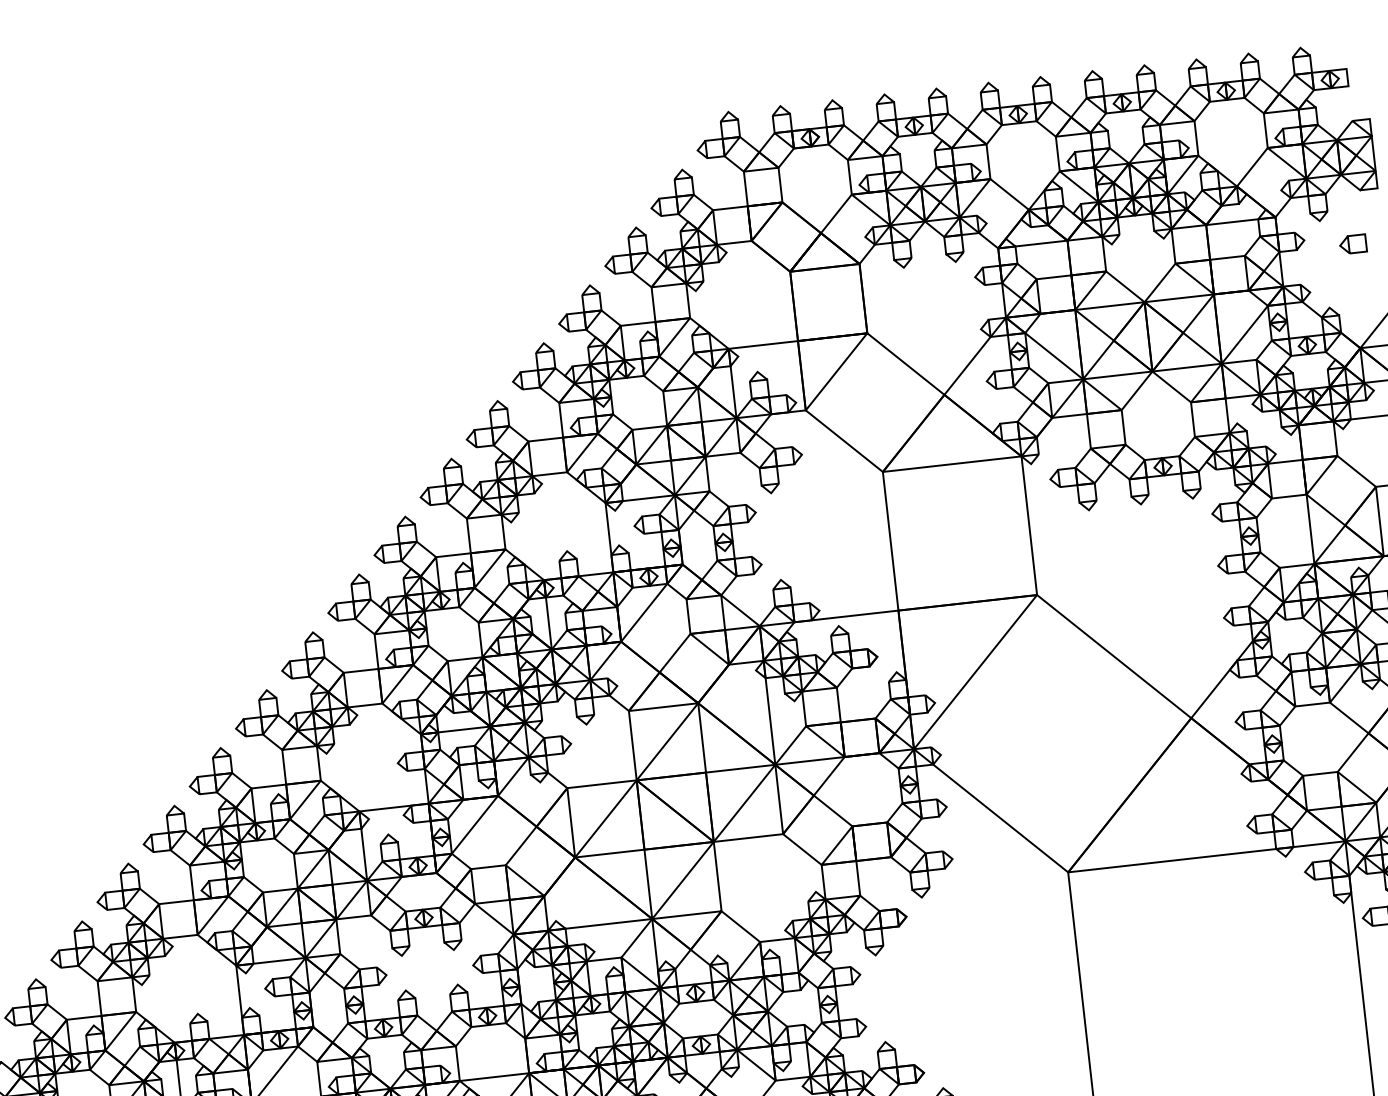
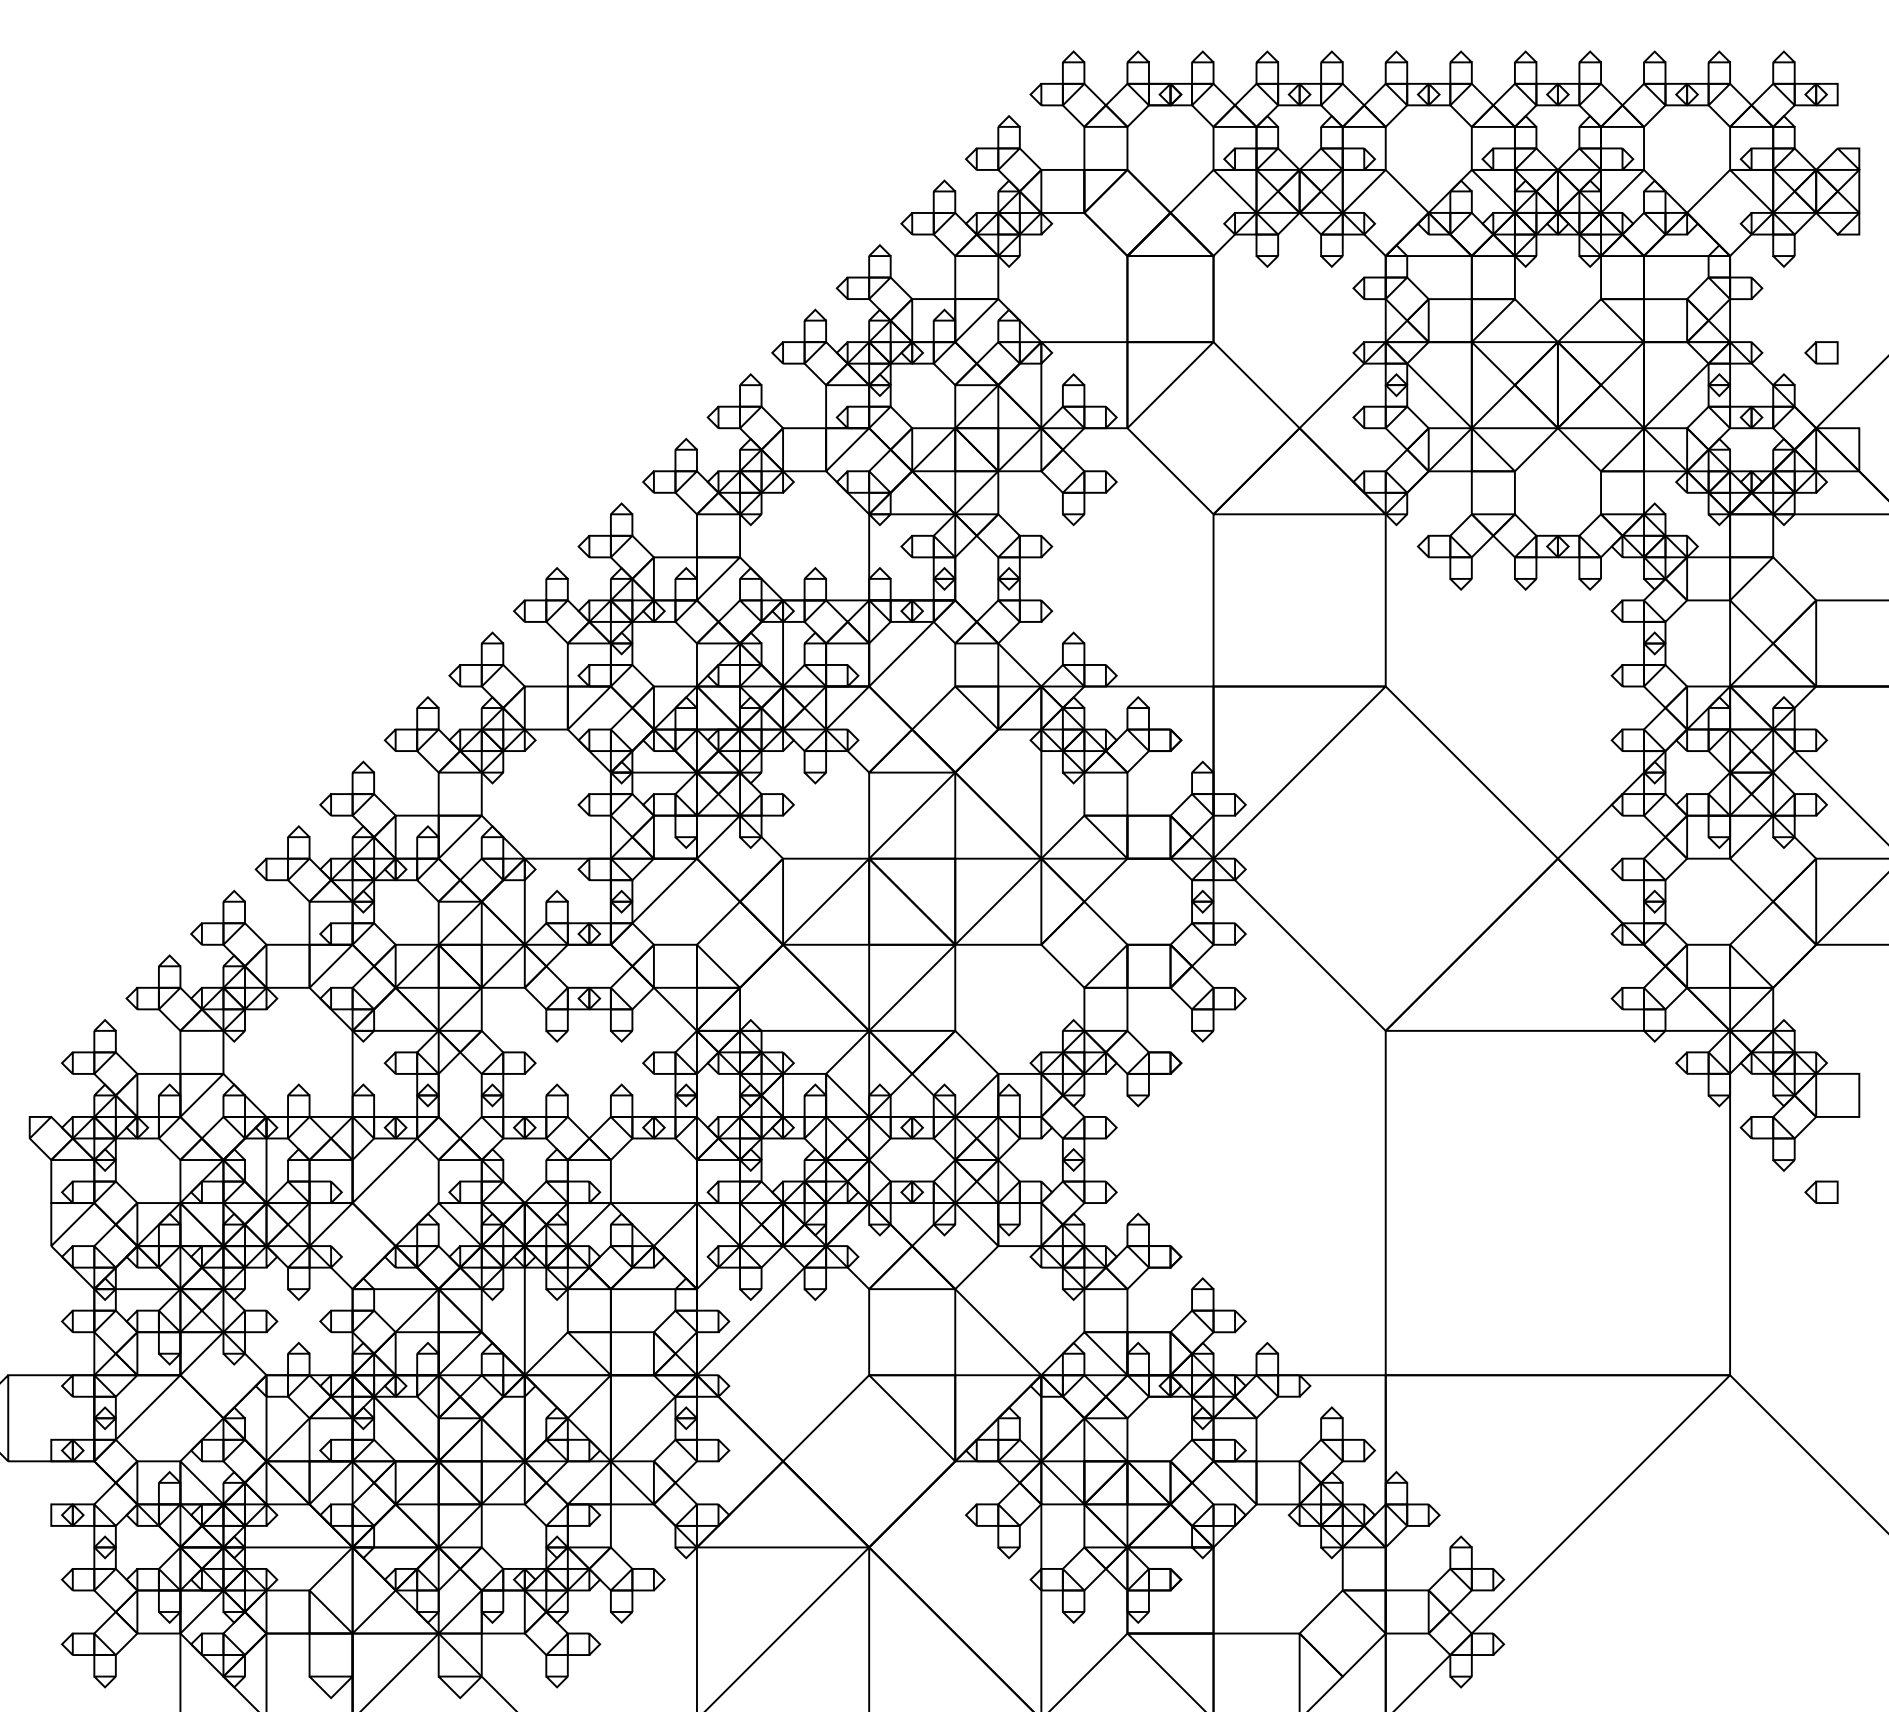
curve: (1349, 244) -> (1817, 352), moved

